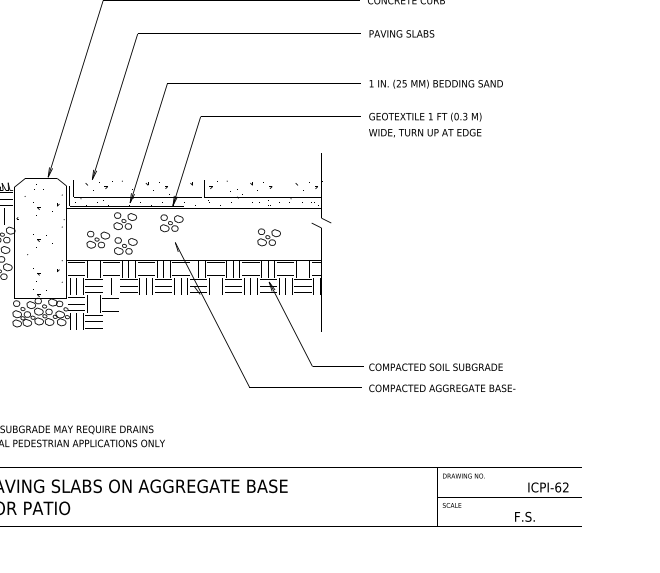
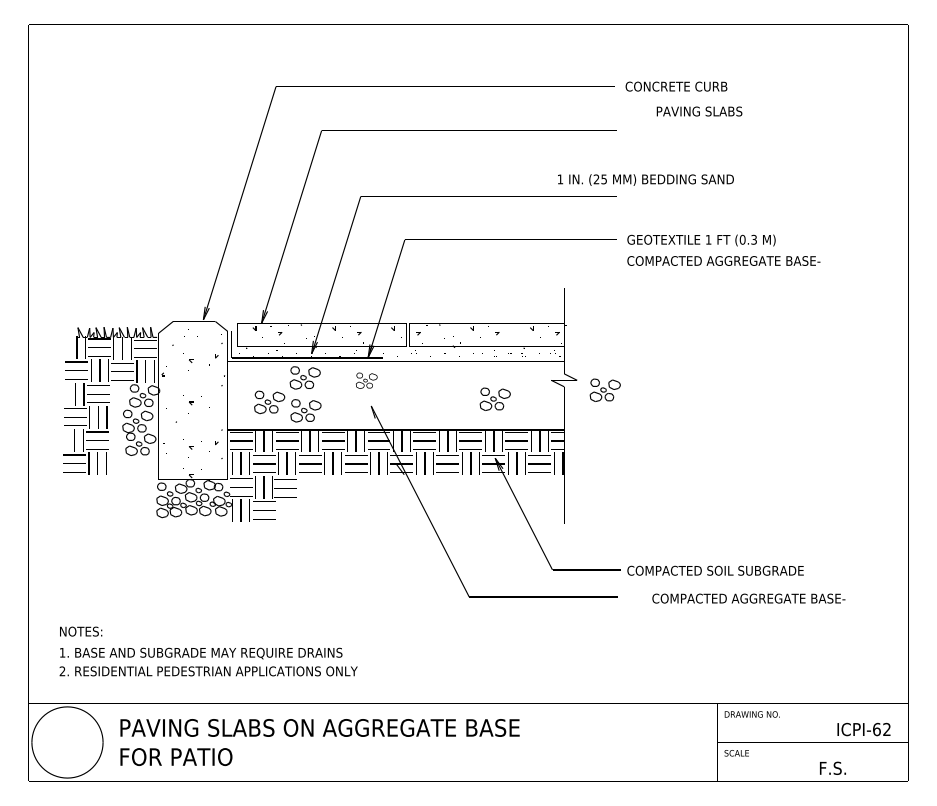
text: (401, 33) -> (699, 111), moved
text: (435, 83) -> (645, 179), moved
text: (442, 133) -> (723, 261), WIDE, TURN UP AT EDGE -> COMPACTED AGGREGATE BASE-
part: (171, 223) -> (366, 380), size x0.7
part: (351, 229) -> (604, 389), added
text: (442, 388) -> (748, 598), moved

